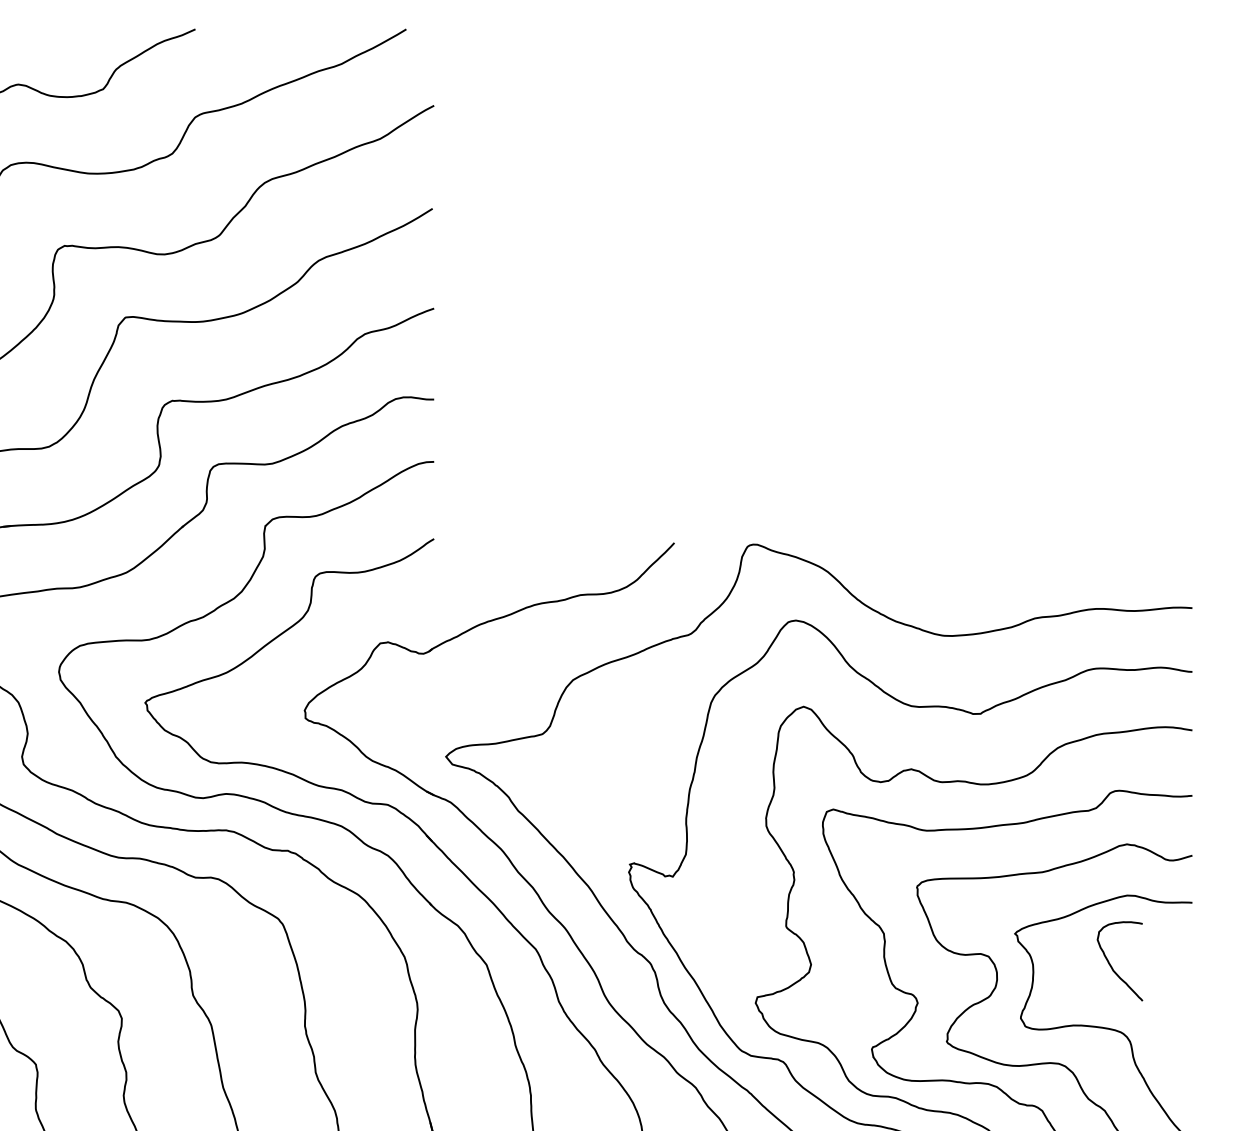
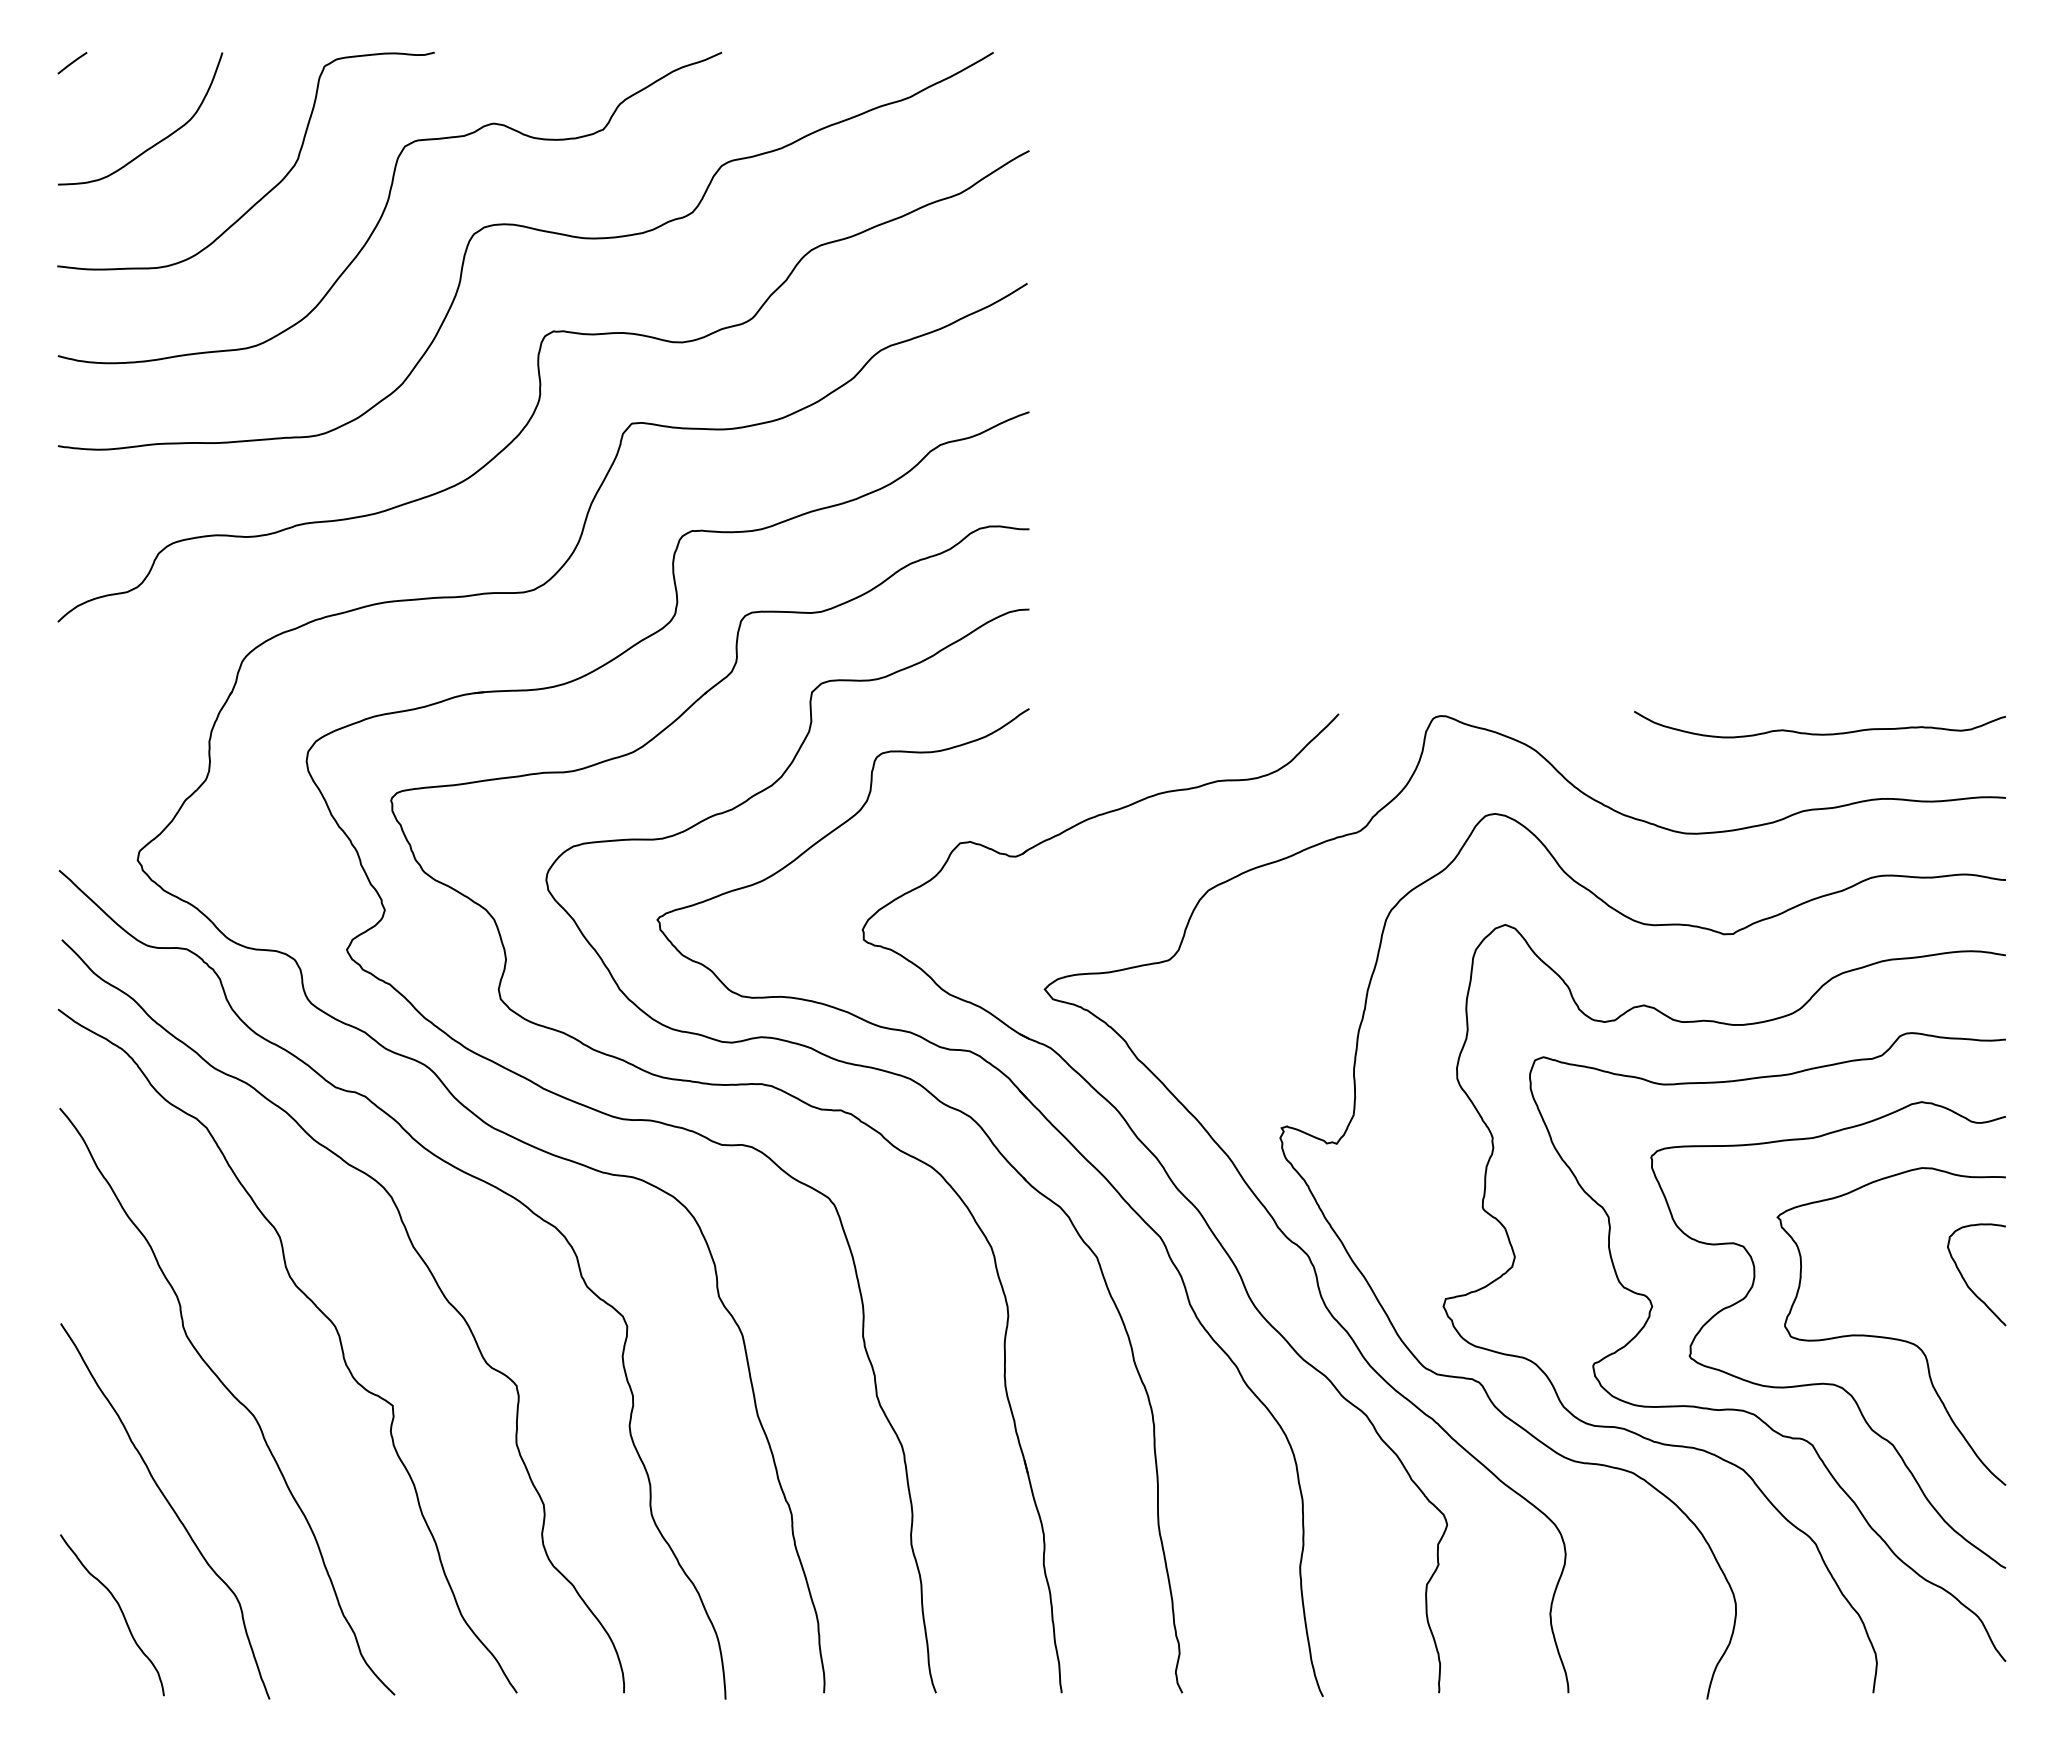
curve: (1047, 558) -> (1819, 733), added
curve: (1112, 966) -> (1966, 1281), moved

